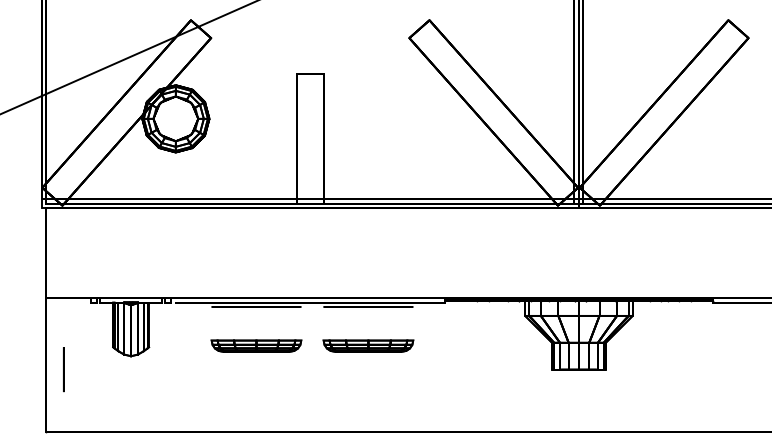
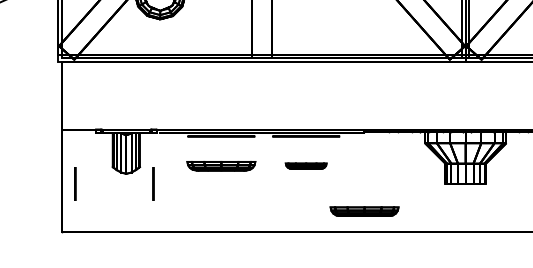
part: (368, 345) -> (306, 165), size x0.6
circle: (166, 369) -> (153, 183), added
part: (445, 405) -> (364, 211), added

